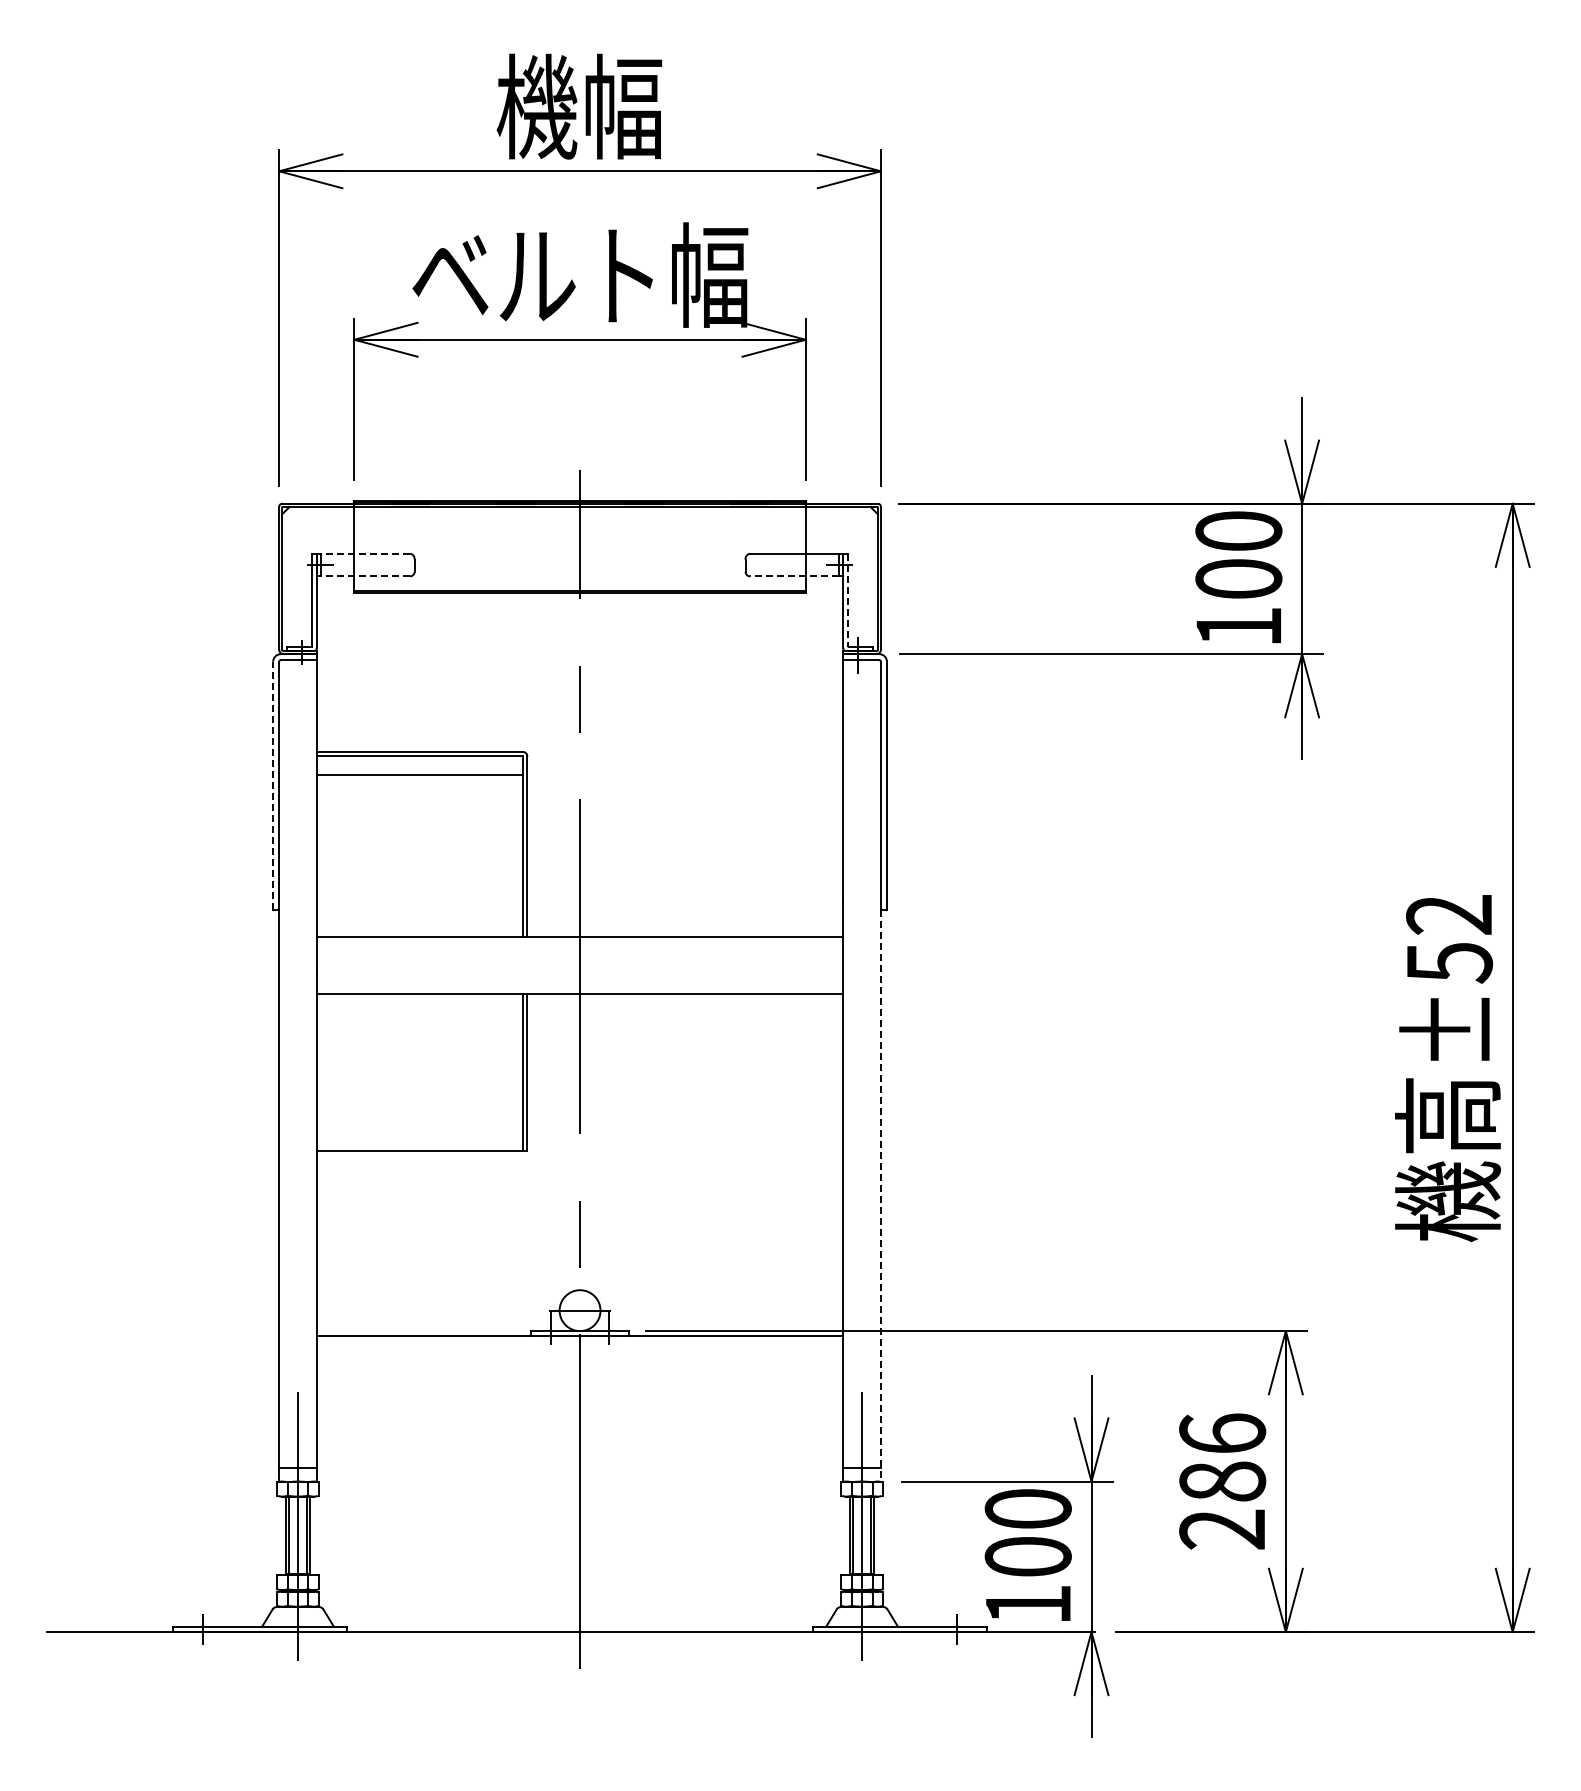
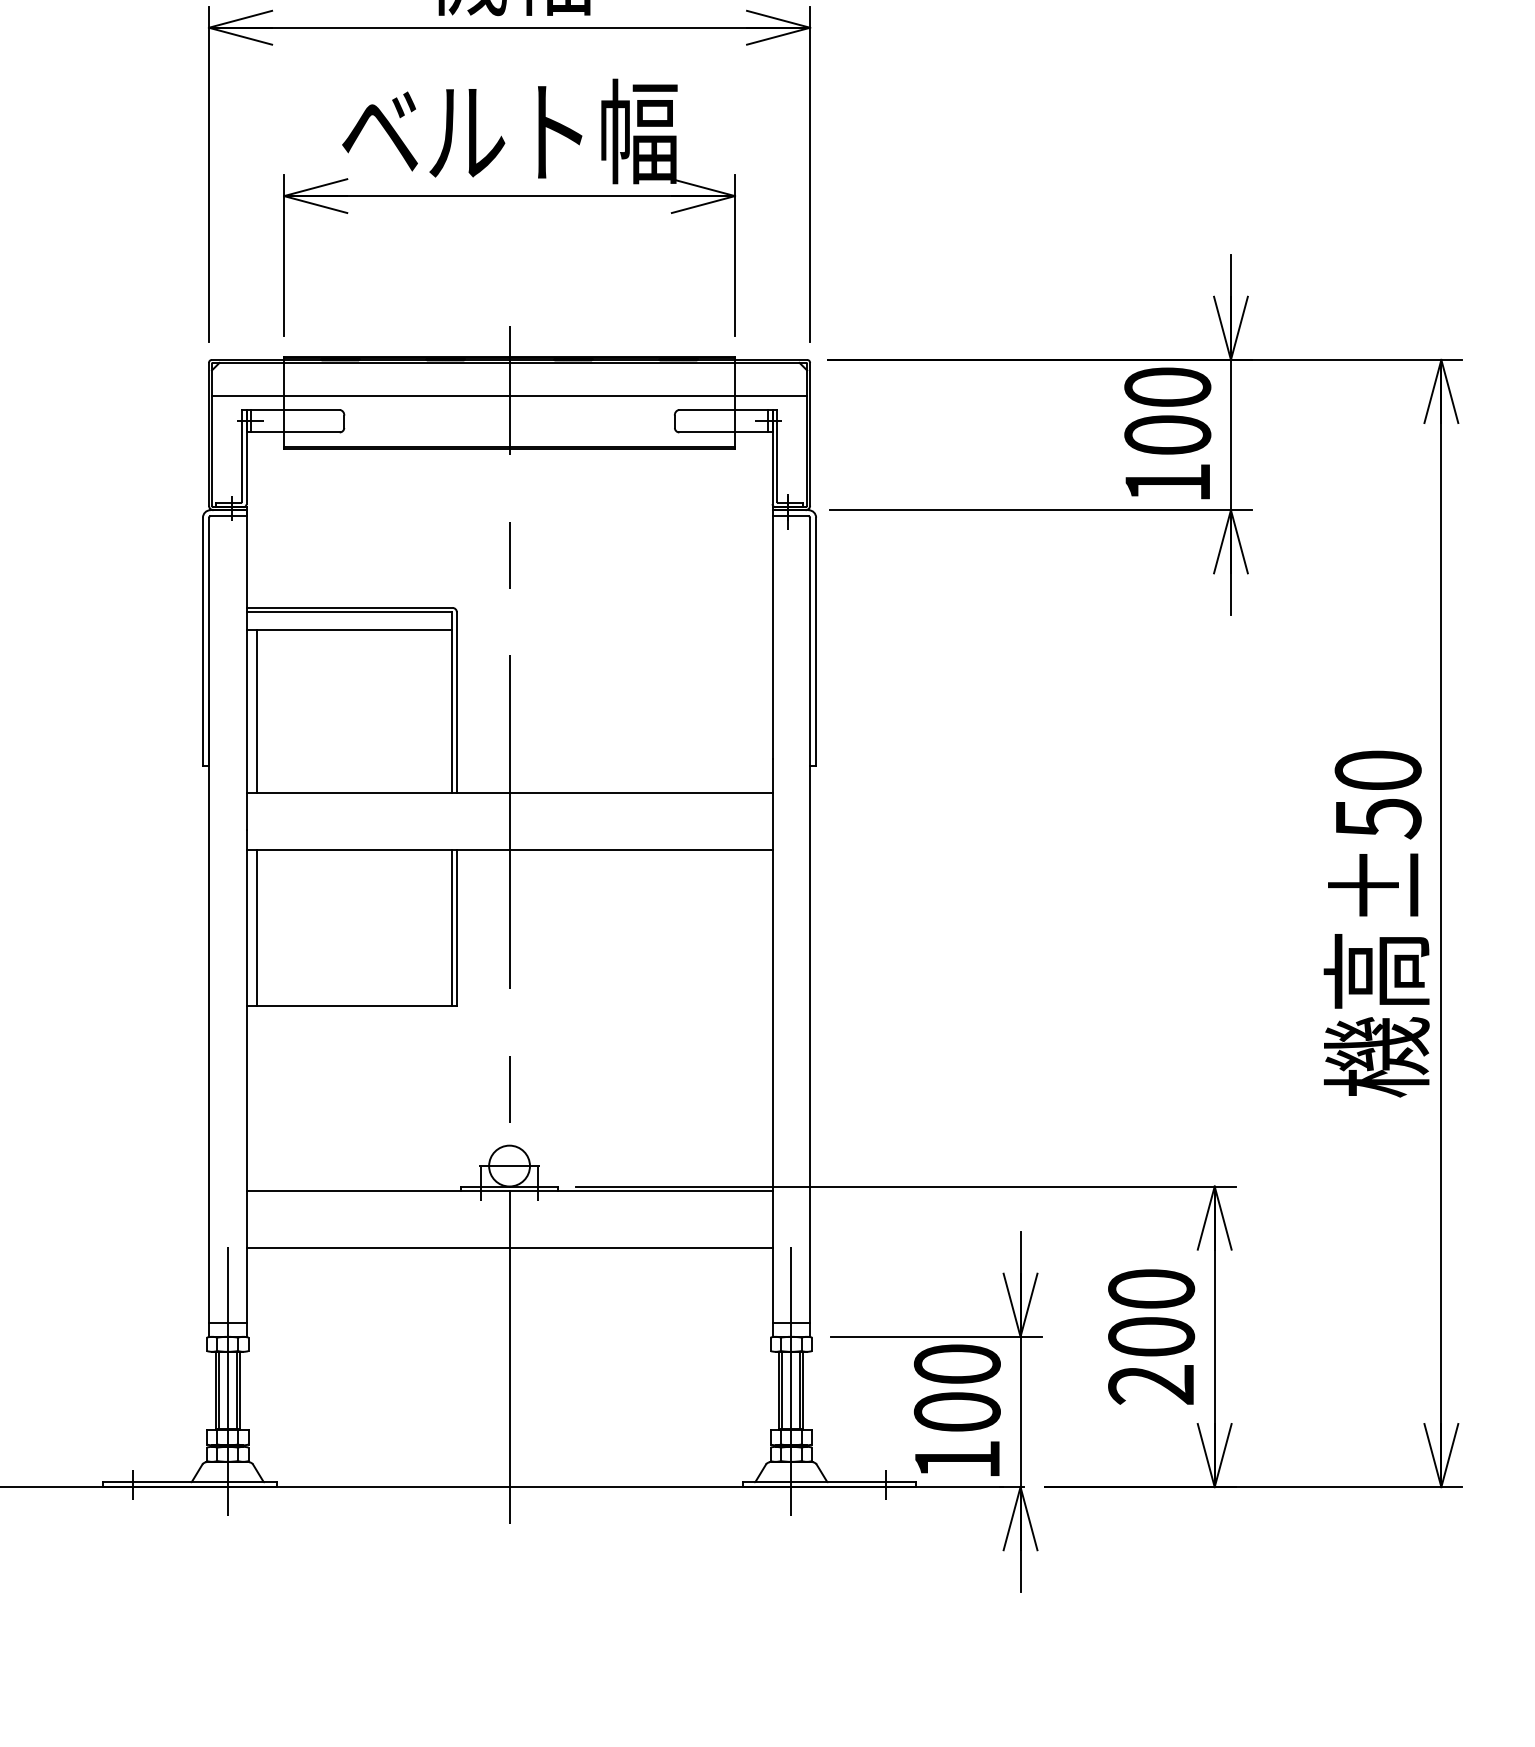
line: (579, 539) -> (508, 395), added
line: (363, 553) -> (293, 409), dashed -> solid
line: (365, 576) -> (295, 432), dashed -> solid
line: (793, 576) -> (722, 432), dashed -> solid
line: (847, 600) -> (776, 456), dashed -> solid
line: (273, 785) -> (203, 641), dashed -> solid
line: (327, 855) -> (257, 711), added
text: (1449, 914) -> (1378, 770), ±52 -> ±50
line: (327, 1072) -> (257, 928), added
line: (880, 1195) -> (809, 1051), dashed -> solid
line: (579, 1392) -> (508, 1247), added
text: (1222, 1457) -> (1151, 1312), 286 -> 200

